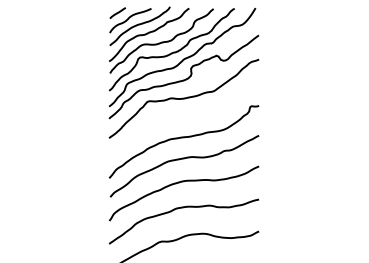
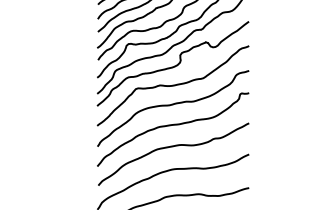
curve: (183, 118) -> (172, 105), added

